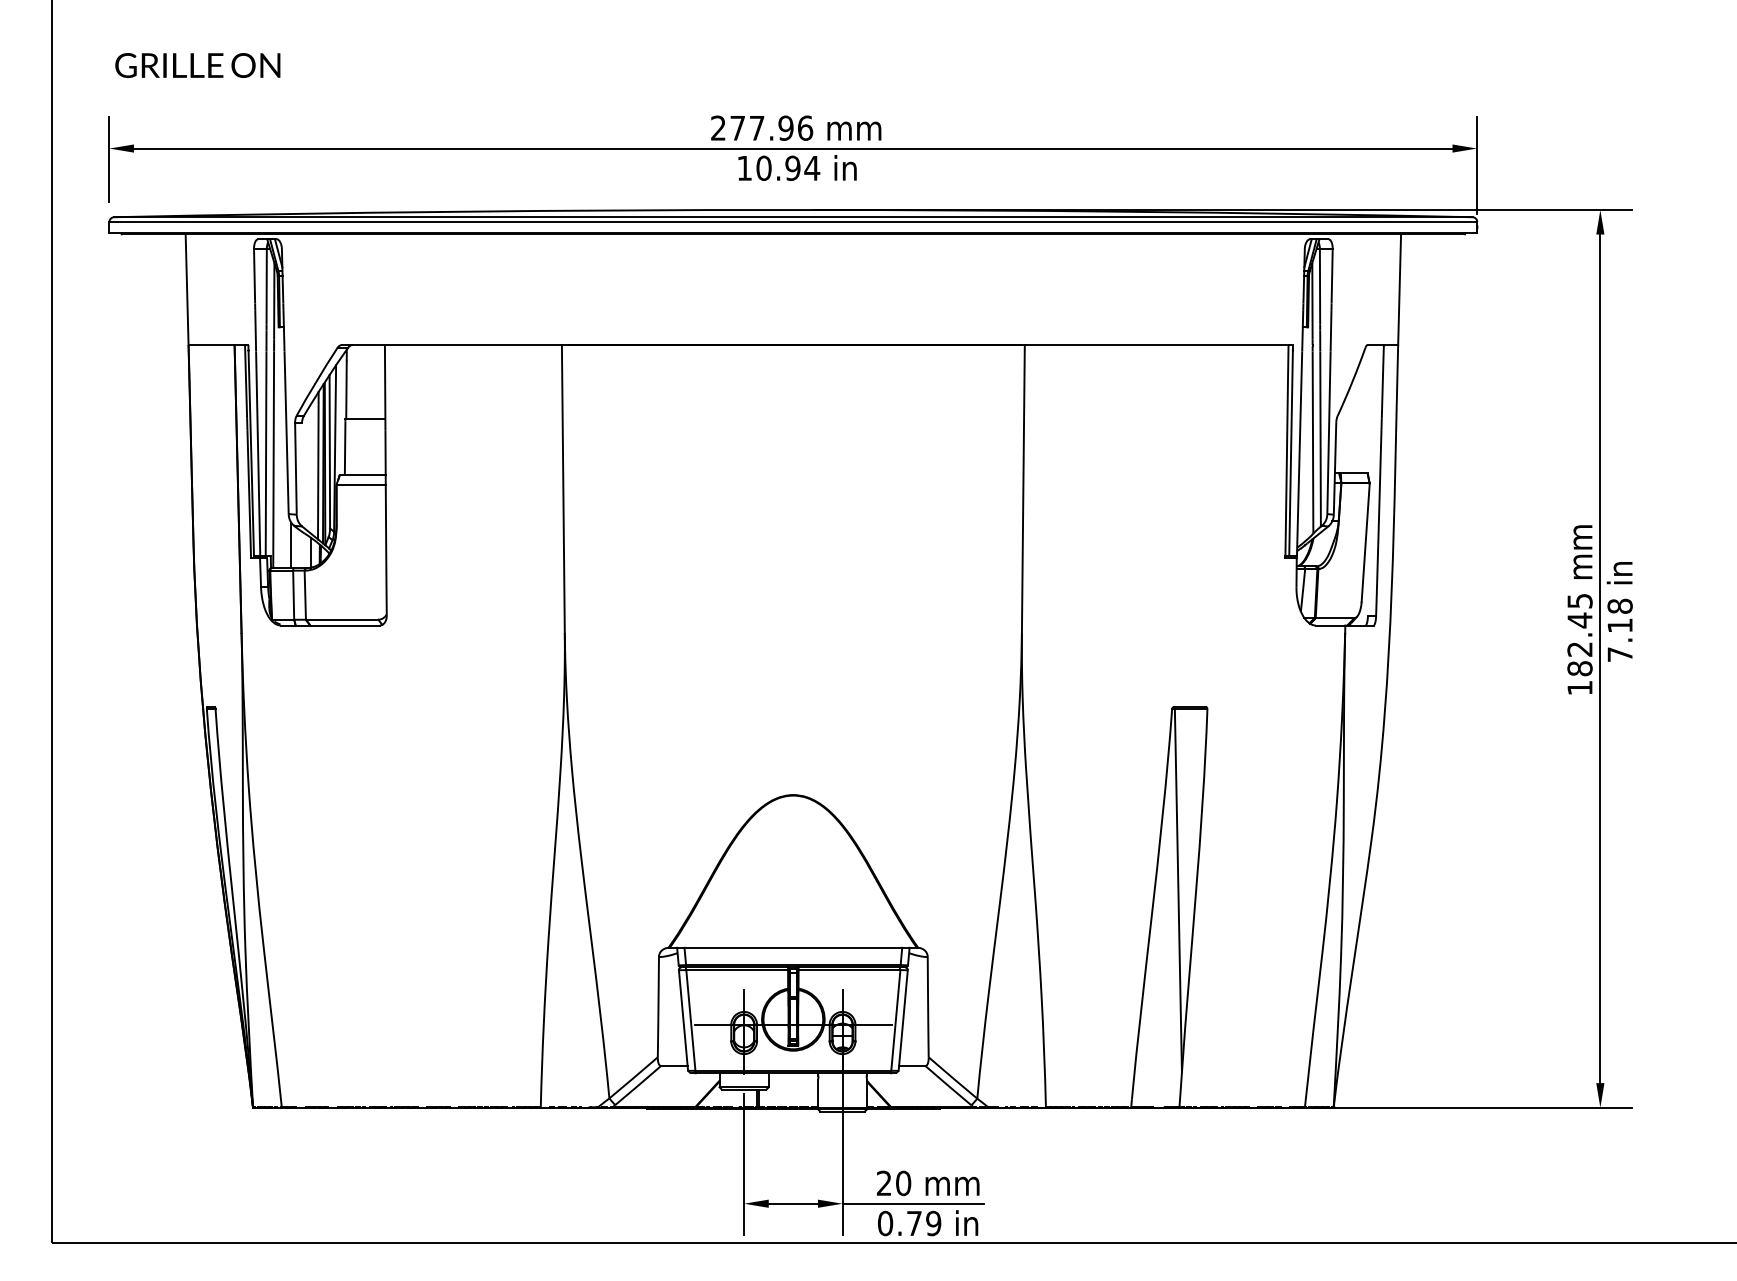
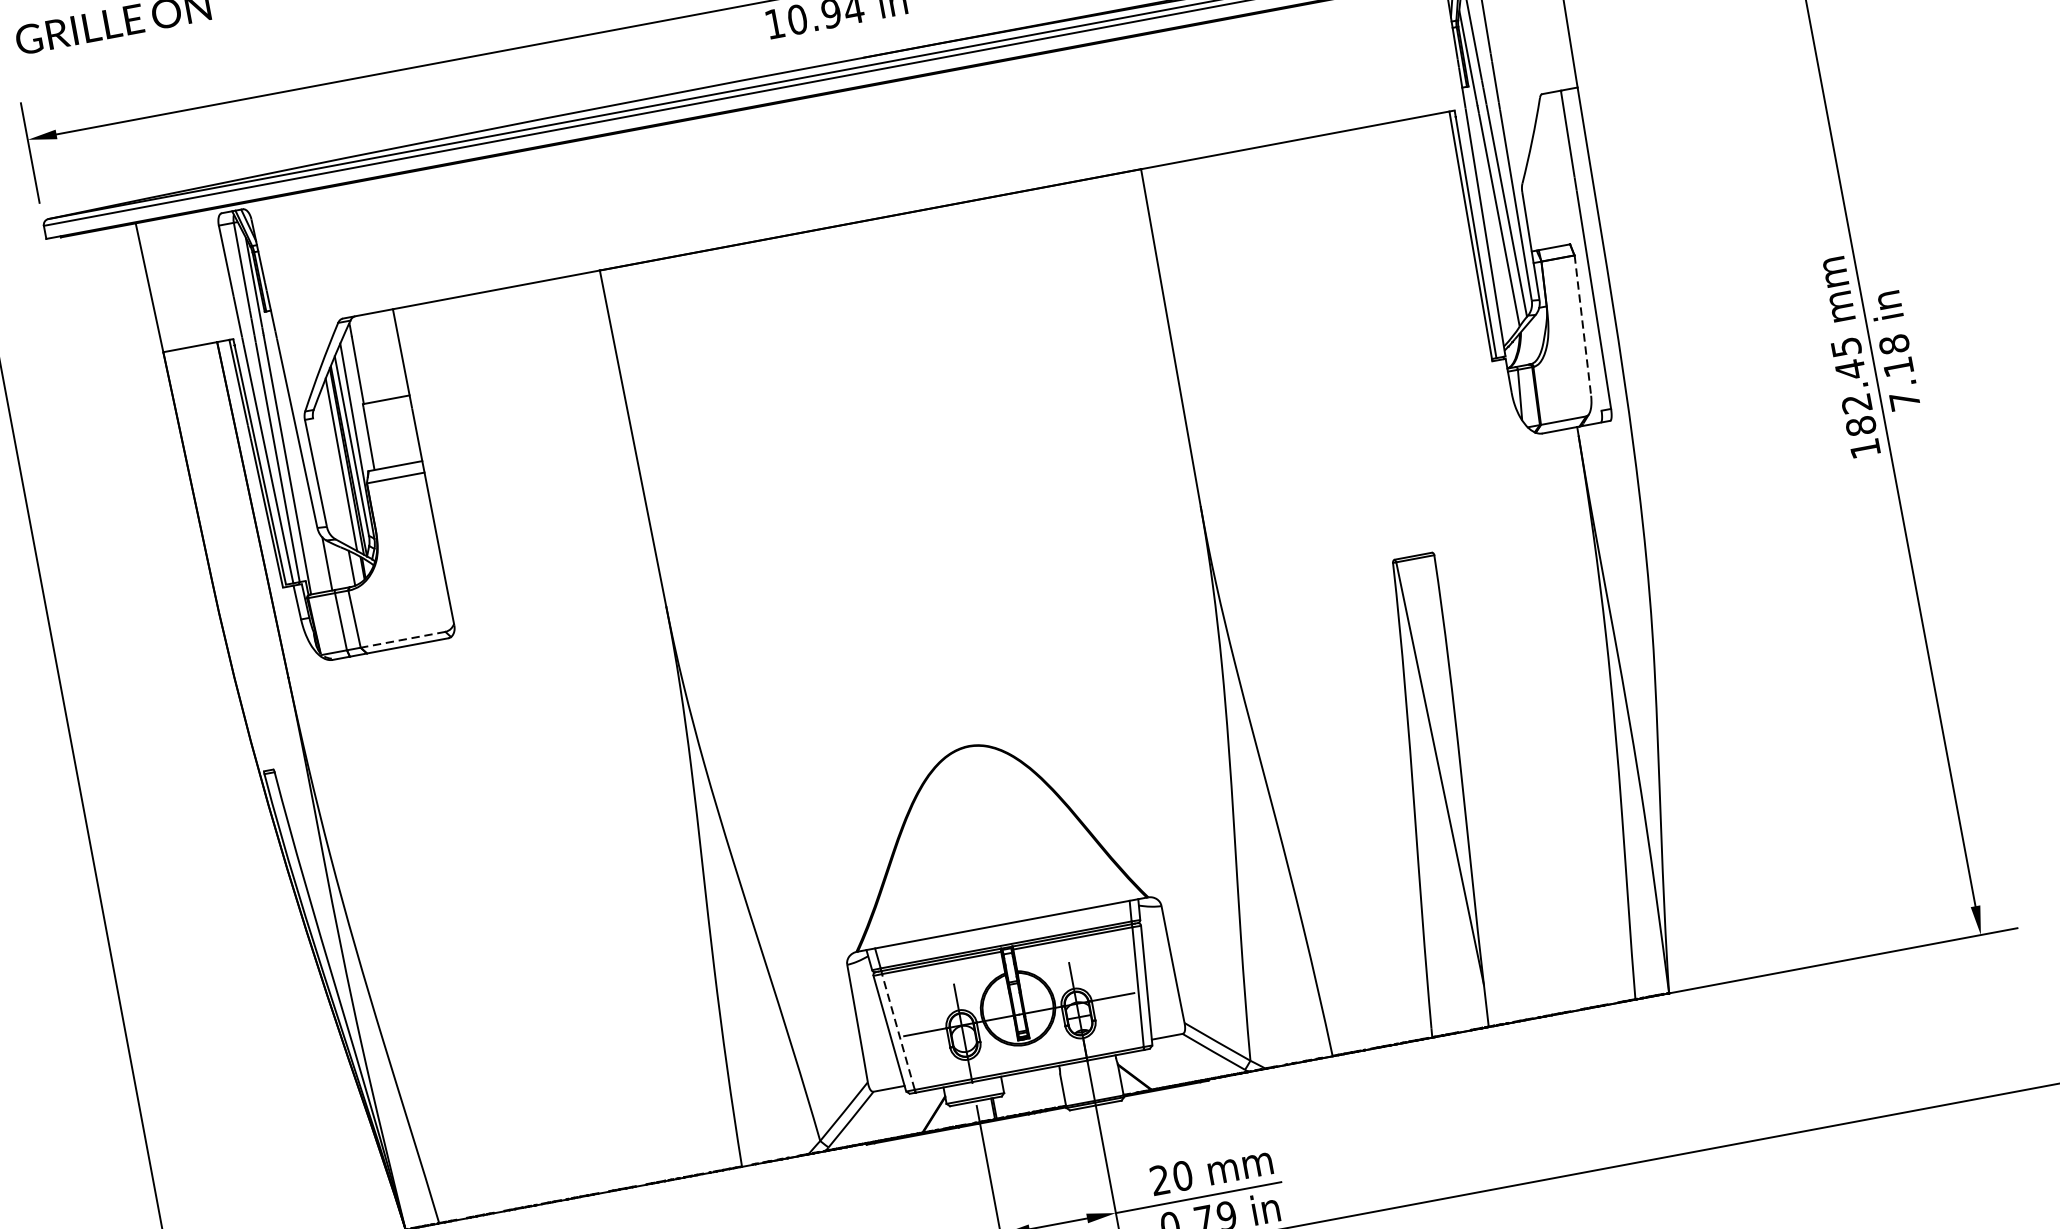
line: (1365, 543) -> (1582, 326), solid -> dashed
line: (341, 619) -> (402, 639), solid -> dashed
line: (690, 1020) -> (898, 1032), solid -> dashed

